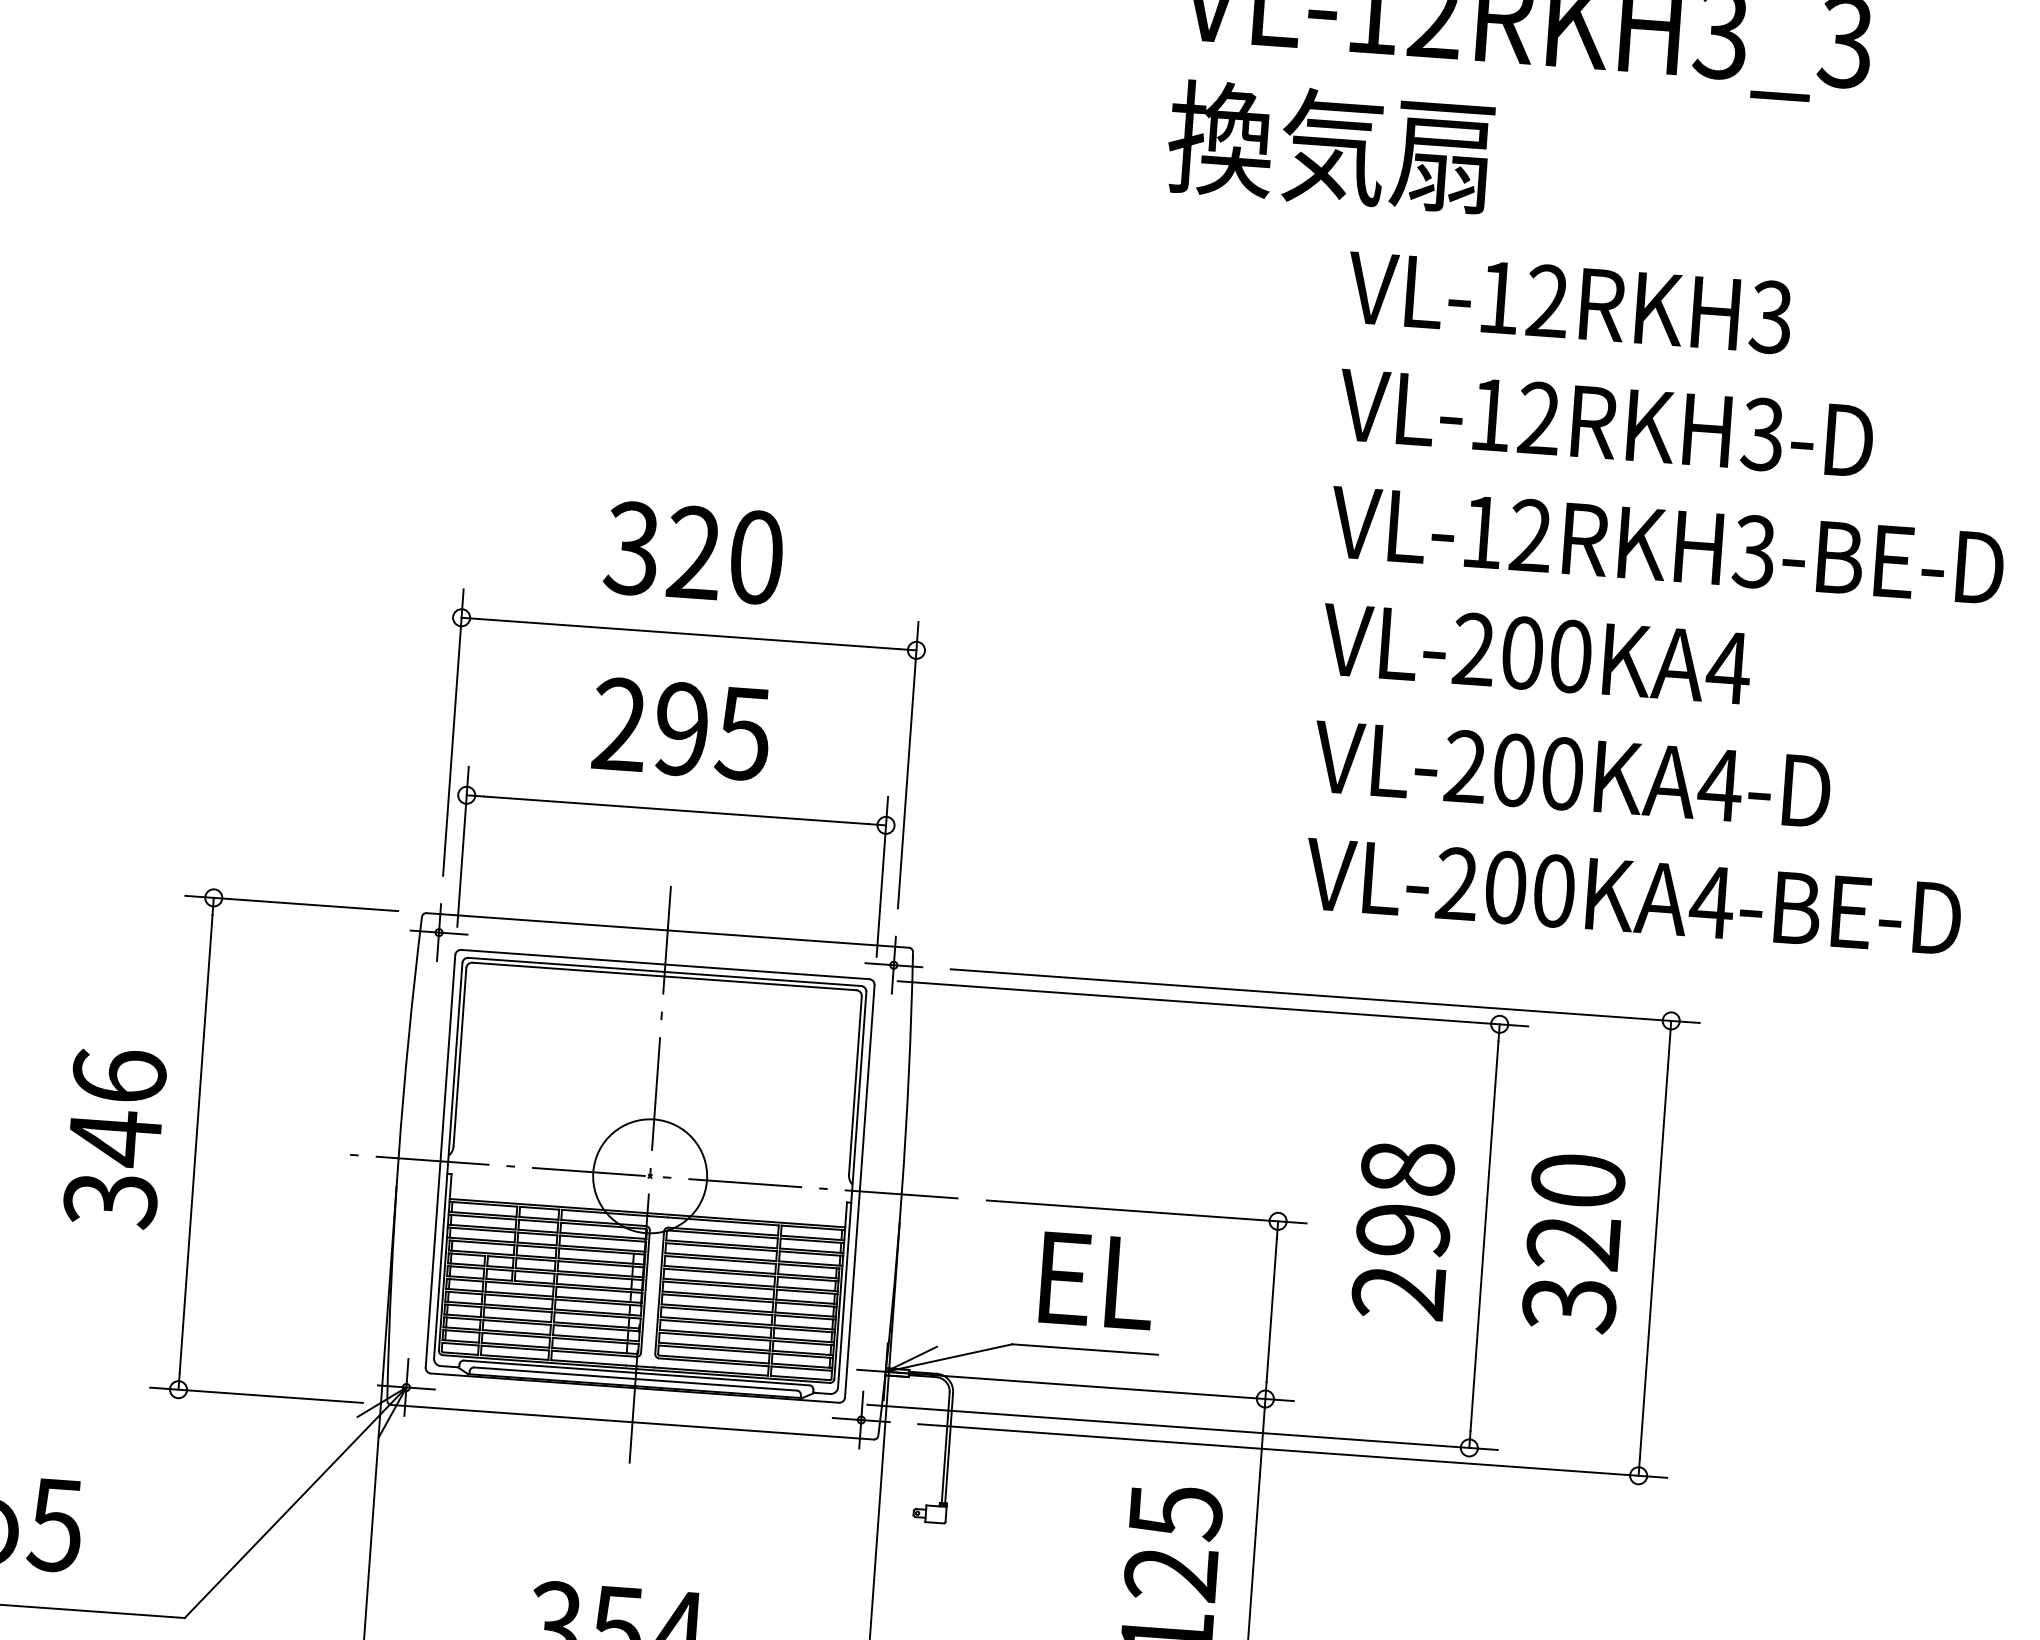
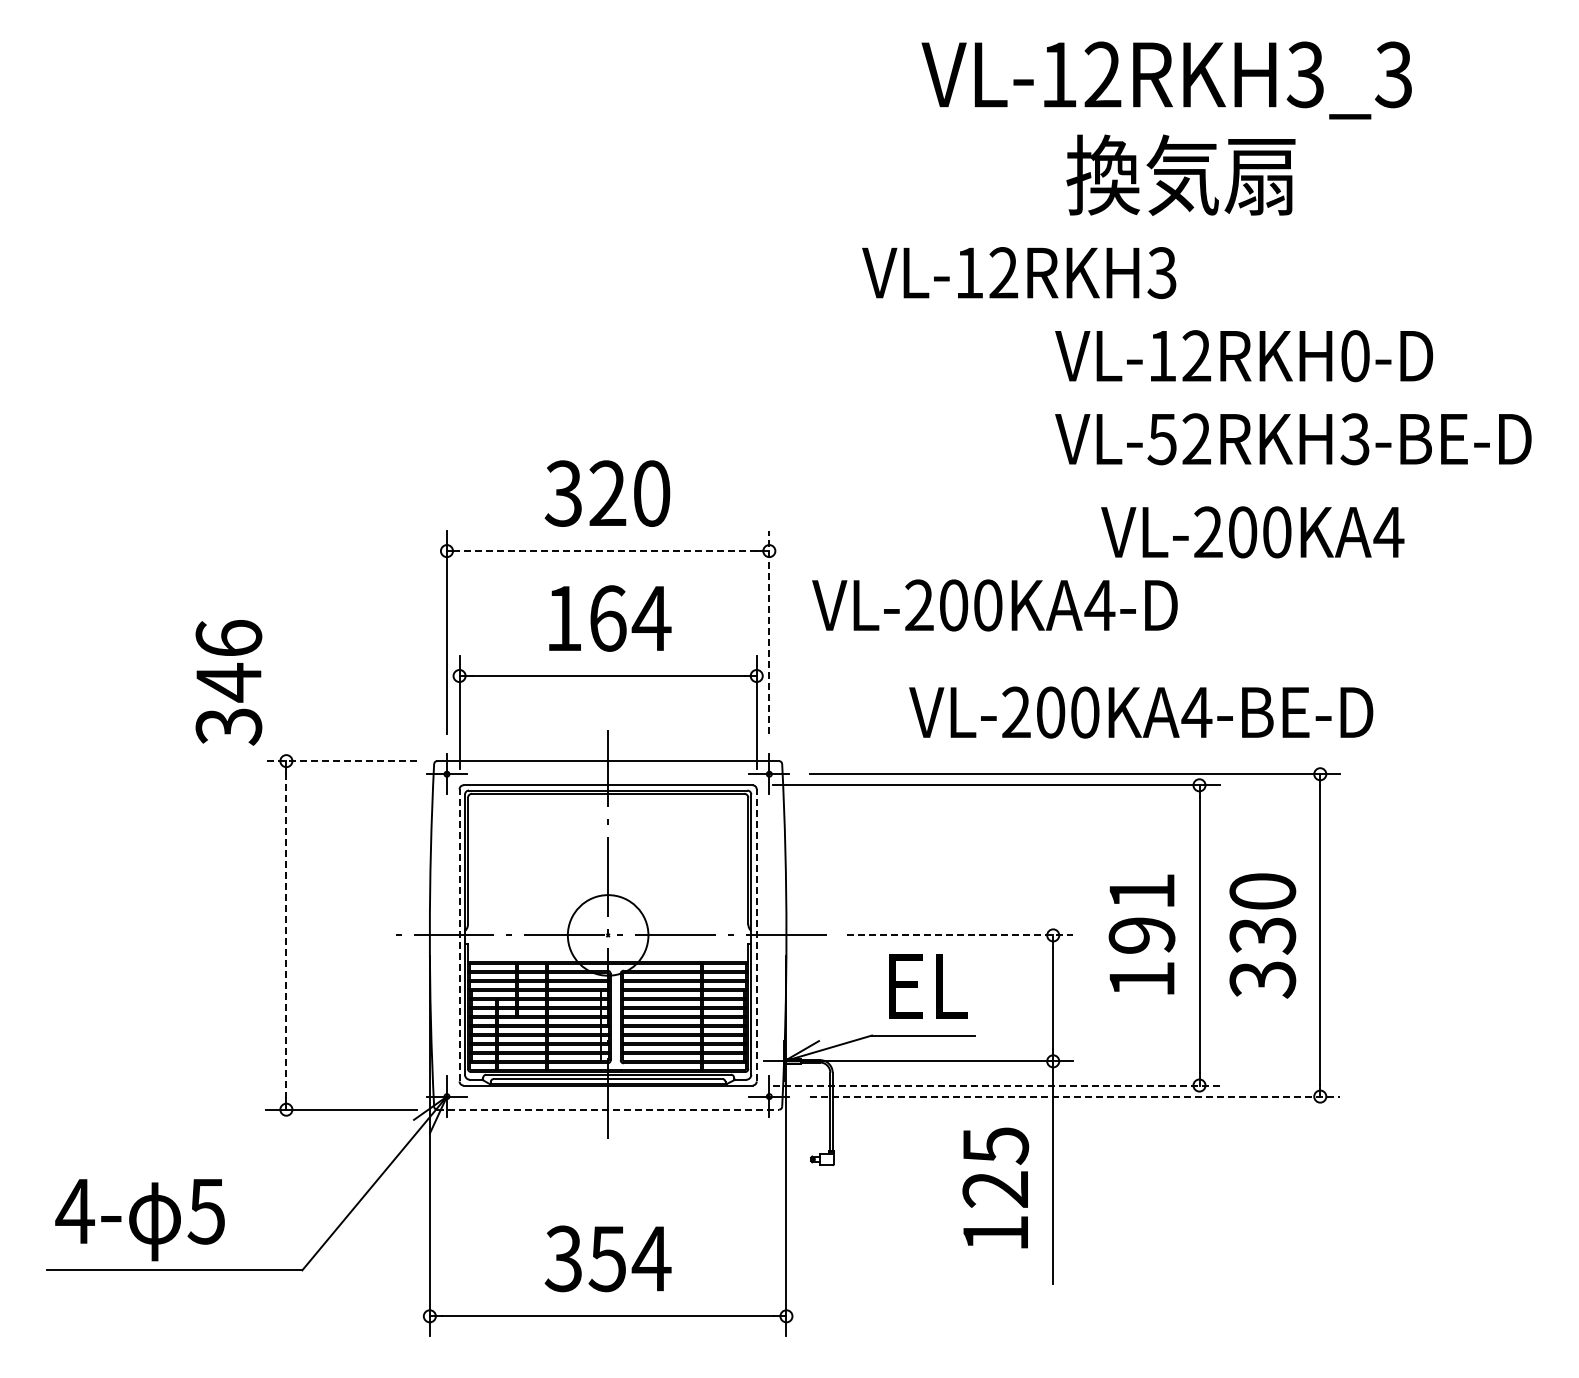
text: (1330, 145) -> (1180, 174), moved
text: (1569, 303) -> (1019, 273), moved
text: (1761, 434) -> (1354, 356), VL-12RKH3-D -> VL-12RKH0-D
text: (1481, 532) -> (1161, 439), VL-12RKH3-BE-D -> VL-52RKH3-BE-D
line: (688, 634) -> (607, 551), solid -> dashed
text: (1536, 654) -> (1252, 532), moved
text: (682, 729) -> (608, 618), 295 -> 164
line: (908, 763) -> (769, 631), solid -> dashed
text: (1571, 774) -> (994, 605), moved
text: (1633, 896) -> (1141, 712), moved
line: (291, 903) -> (341, 761), solid -> dashed
text: (114, 1138) -> (228, 682), moved
line: (196, 1143) -> (286, 935), solid -> dashed
line: (440, 1160) -> (459, 934), solid -> dashed
line: (859, 1190) -> (756, 934), solid -> dashed
line: (1147, 1212) -> (960, 935), solid -> dashed
text: (1402, 1230) -> (1141, 935), 298 -> 191
text: (1573, 1242) -> (1262, 935), 320 -> 330
line: (633, 1421) -> (608, 1109), solid -> dashed
line: (1182, 1427) -> (996, 1085), solid -> dashed
line: (1293, 1450) -> (1075, 1096), solid -> dashed

